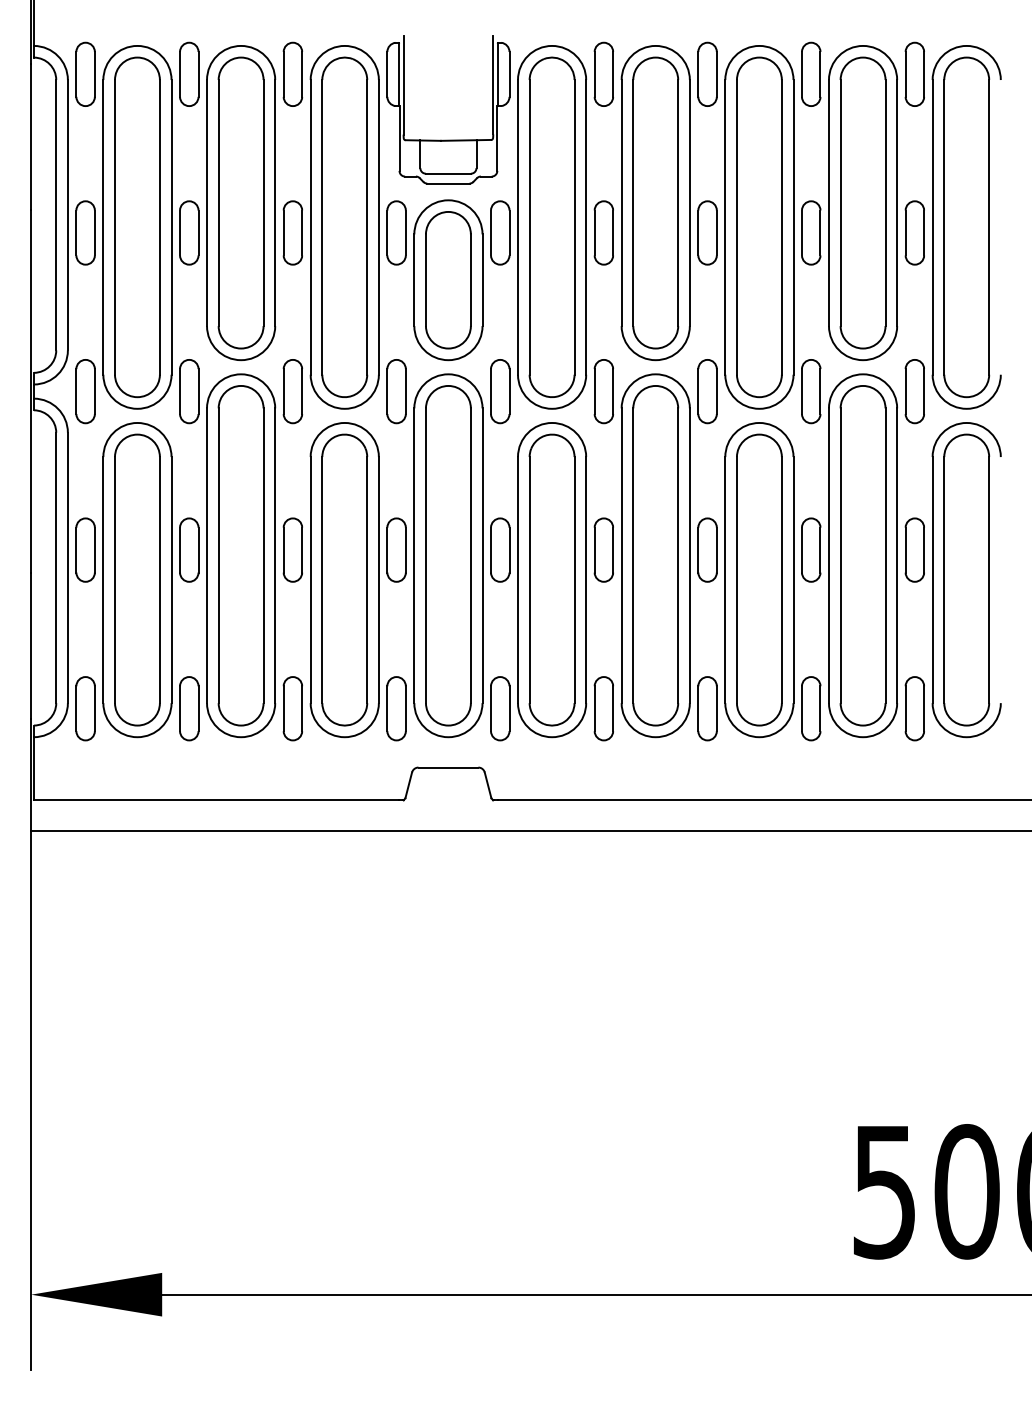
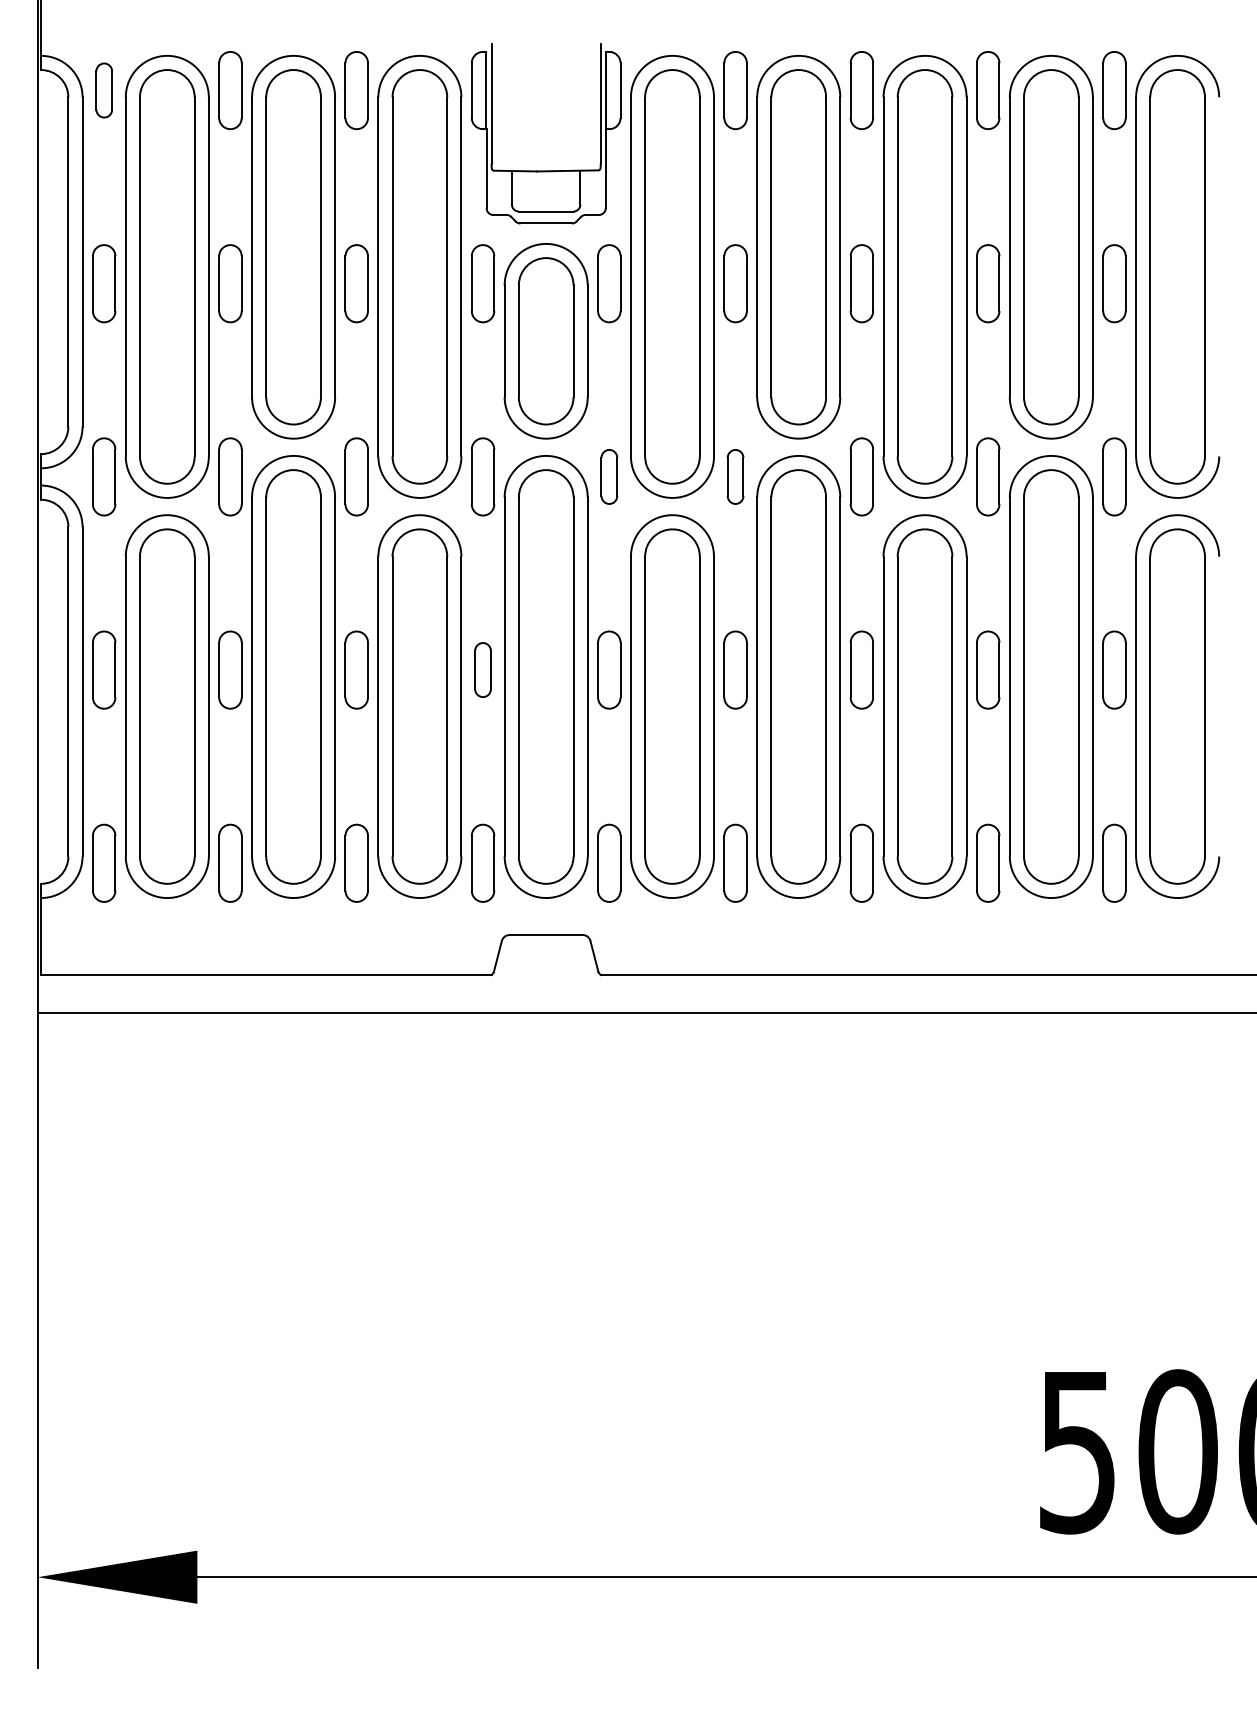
part: (85, 74) -> (104, 90), size x0.7
part: (500, 391) -> (609, 476), size x0.7
part: (603, 391) -> (735, 476), size x0.7
part: (396, 549) -> (482, 669), size x0.7

